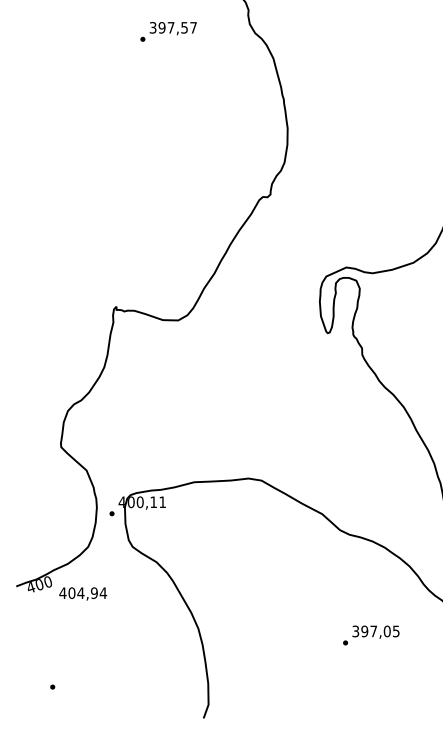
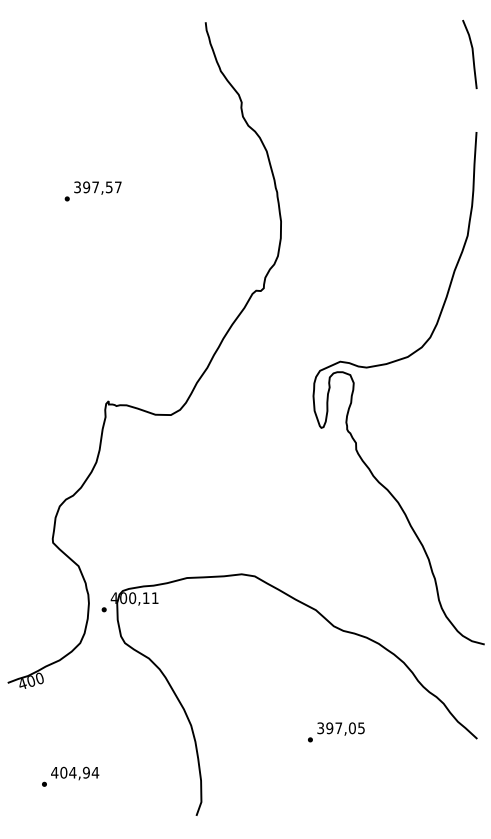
text: (167, 31) -> (92, 191), moved
text: (83, 593) -> (75, 773), moved
text: (371, 635) -> (336, 732), moved

